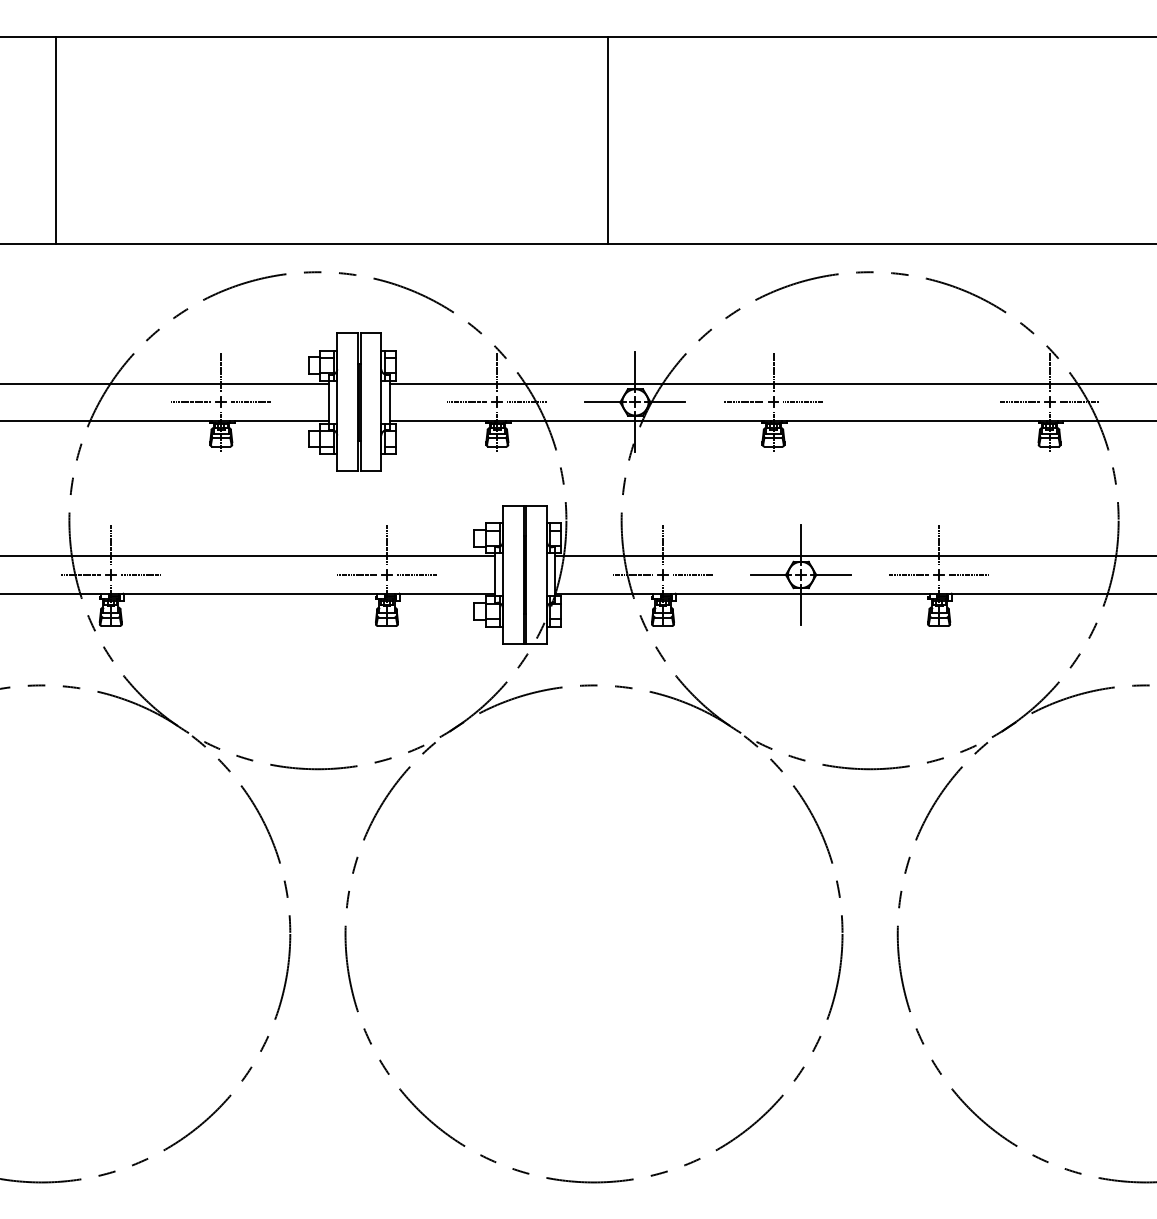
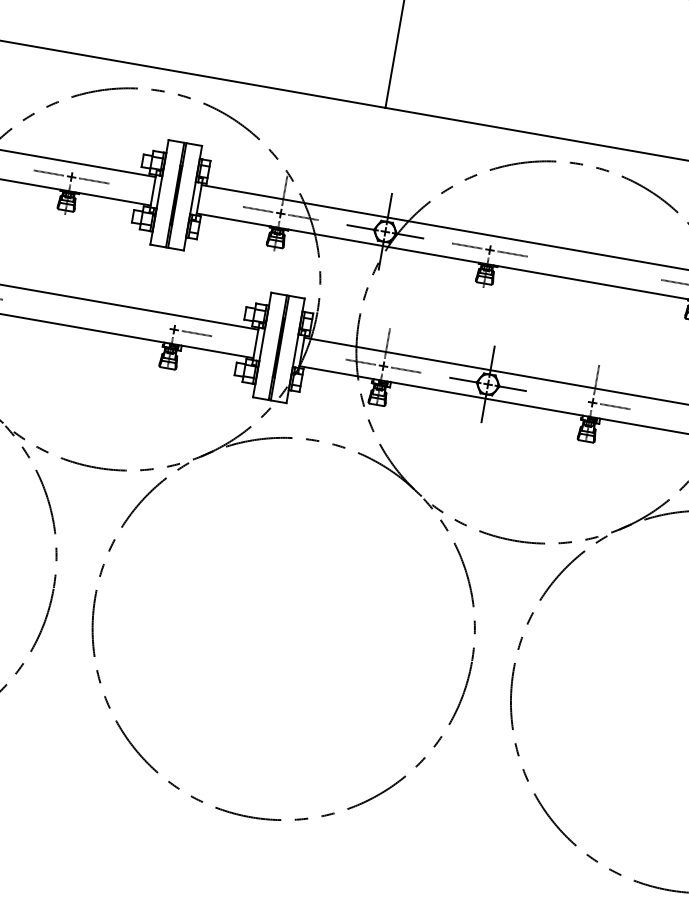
line: (221, 372) -> (75, 154), removed
line: (773, 372) -> (493, 227), removed
line: (386, 545) -> (177, 307), removed
line: (356, 574) -> (151, 325), removed
line: (909, 574) -> (570, 398), removed

